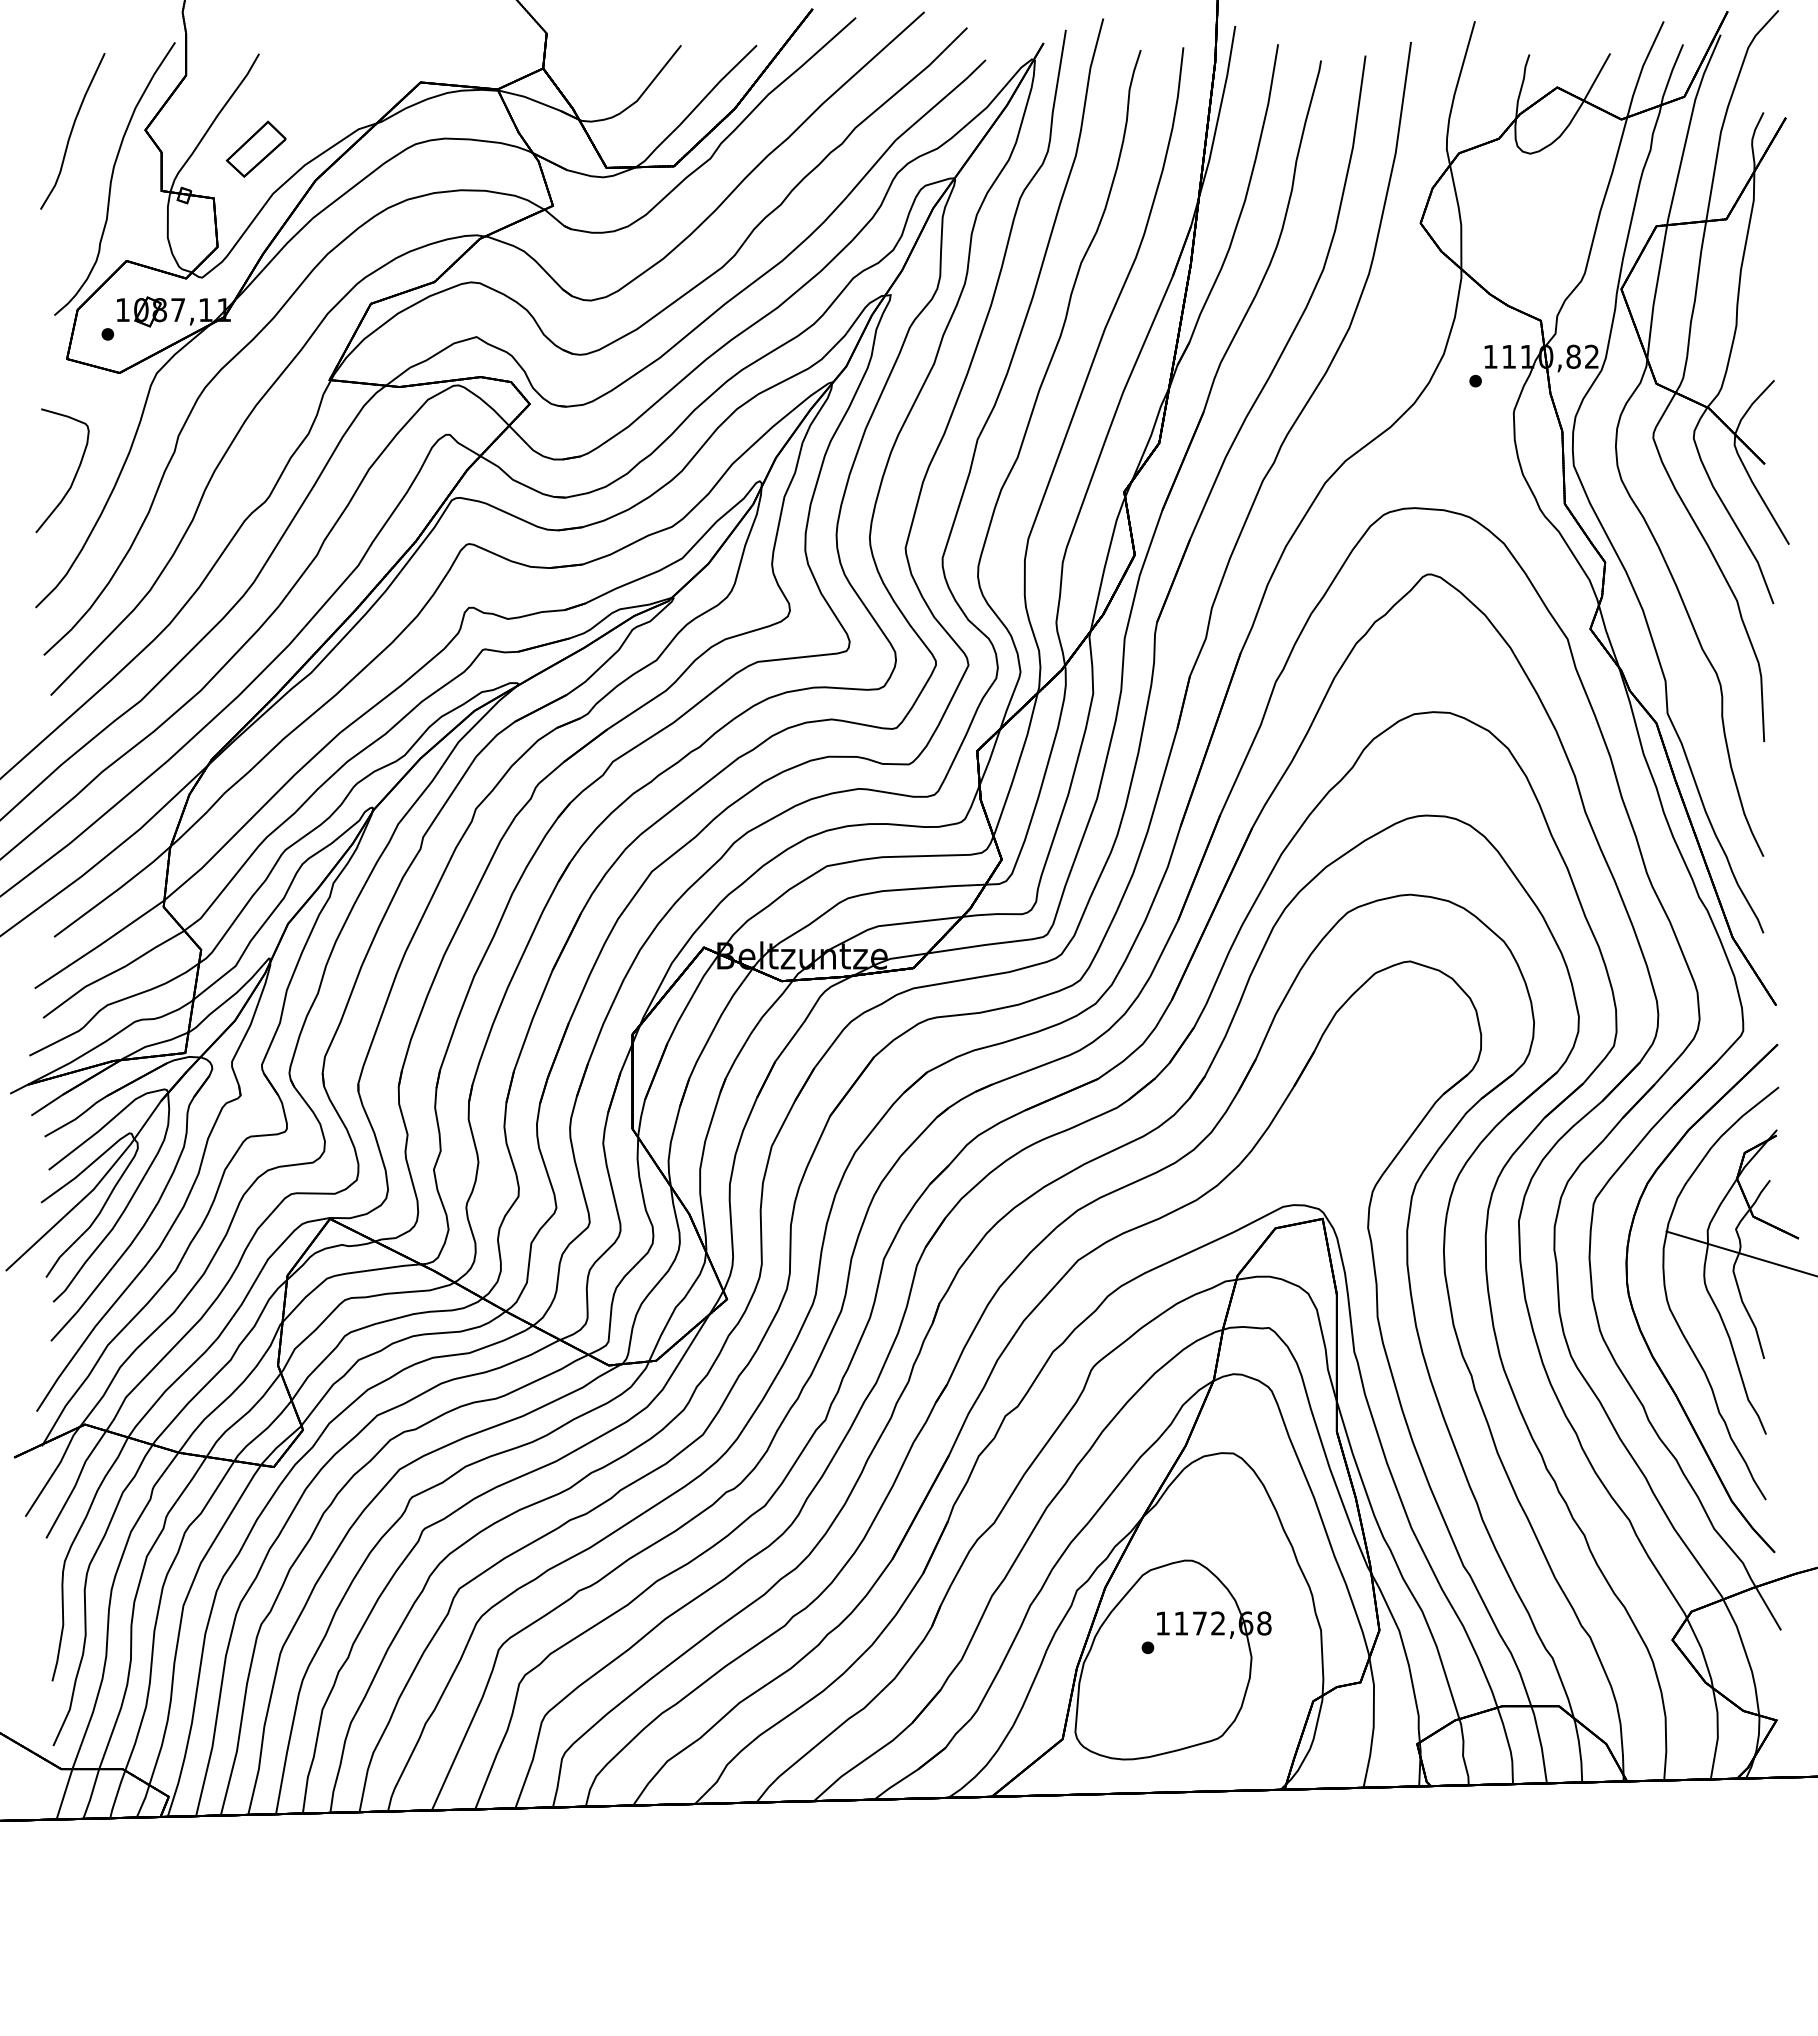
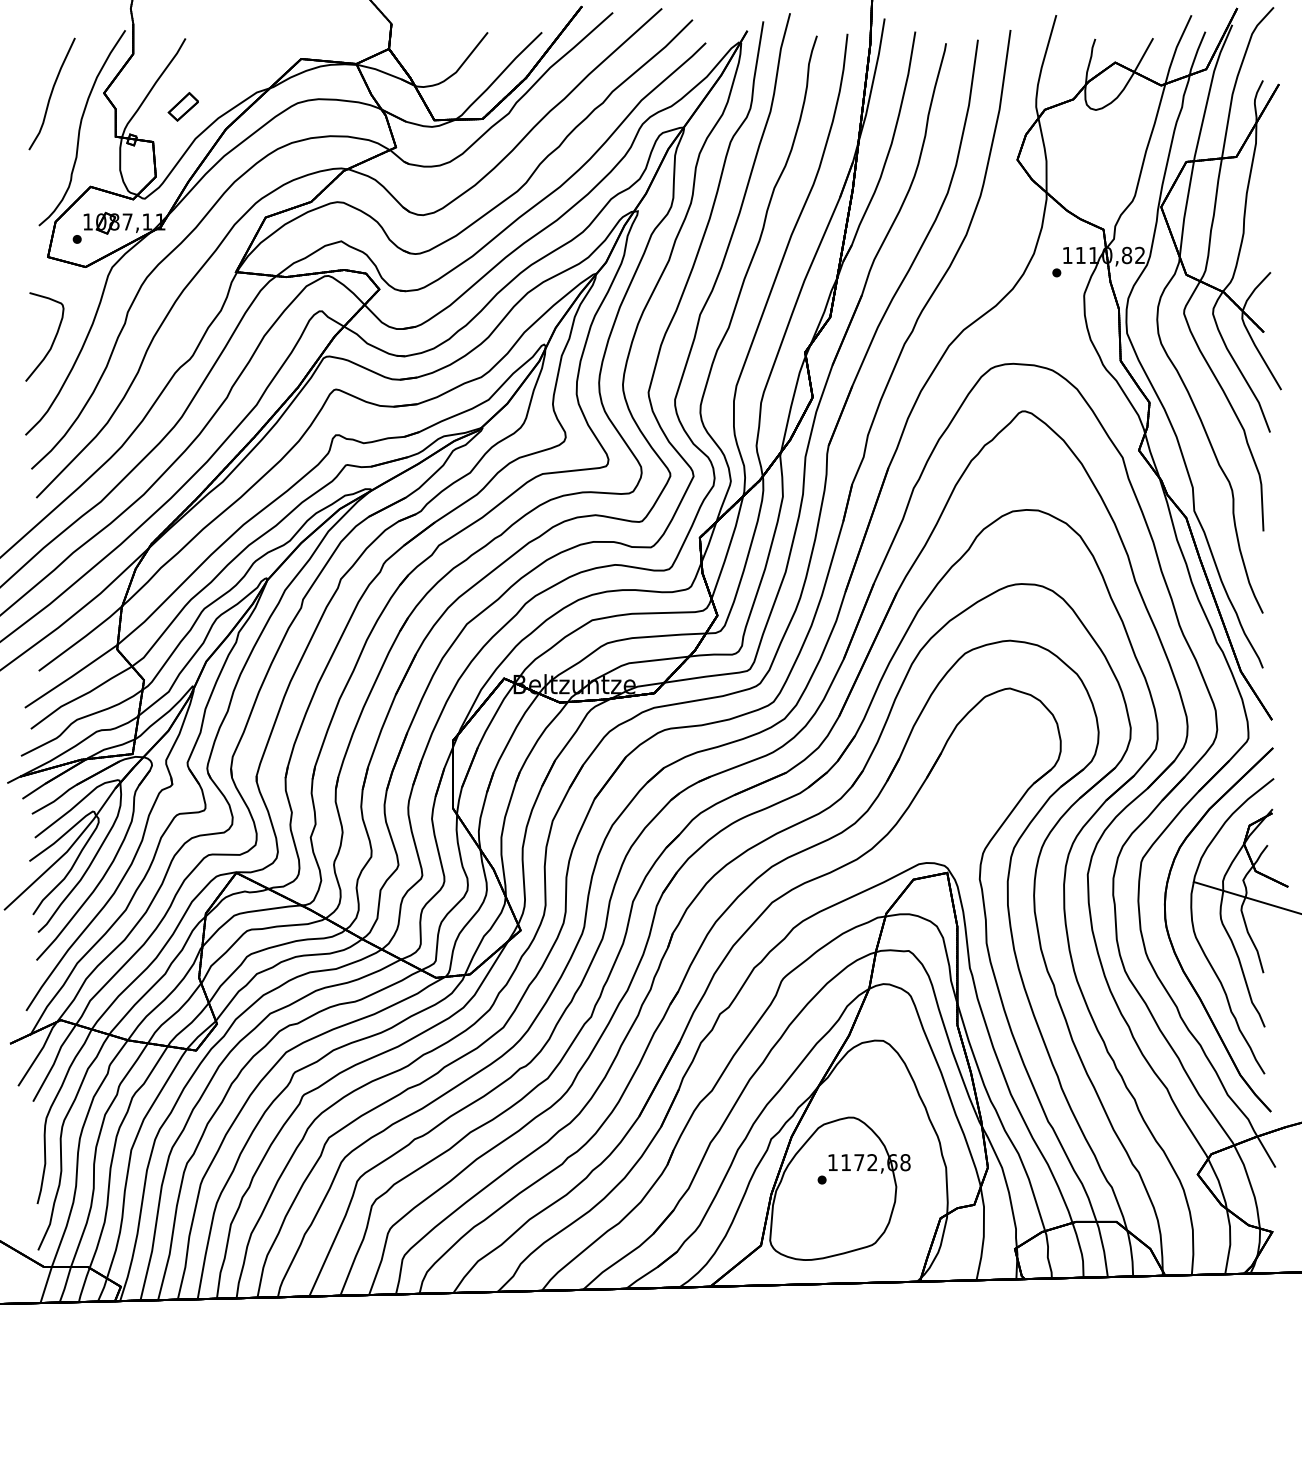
part: (256, 148) -> (183, 106), size x0.7

